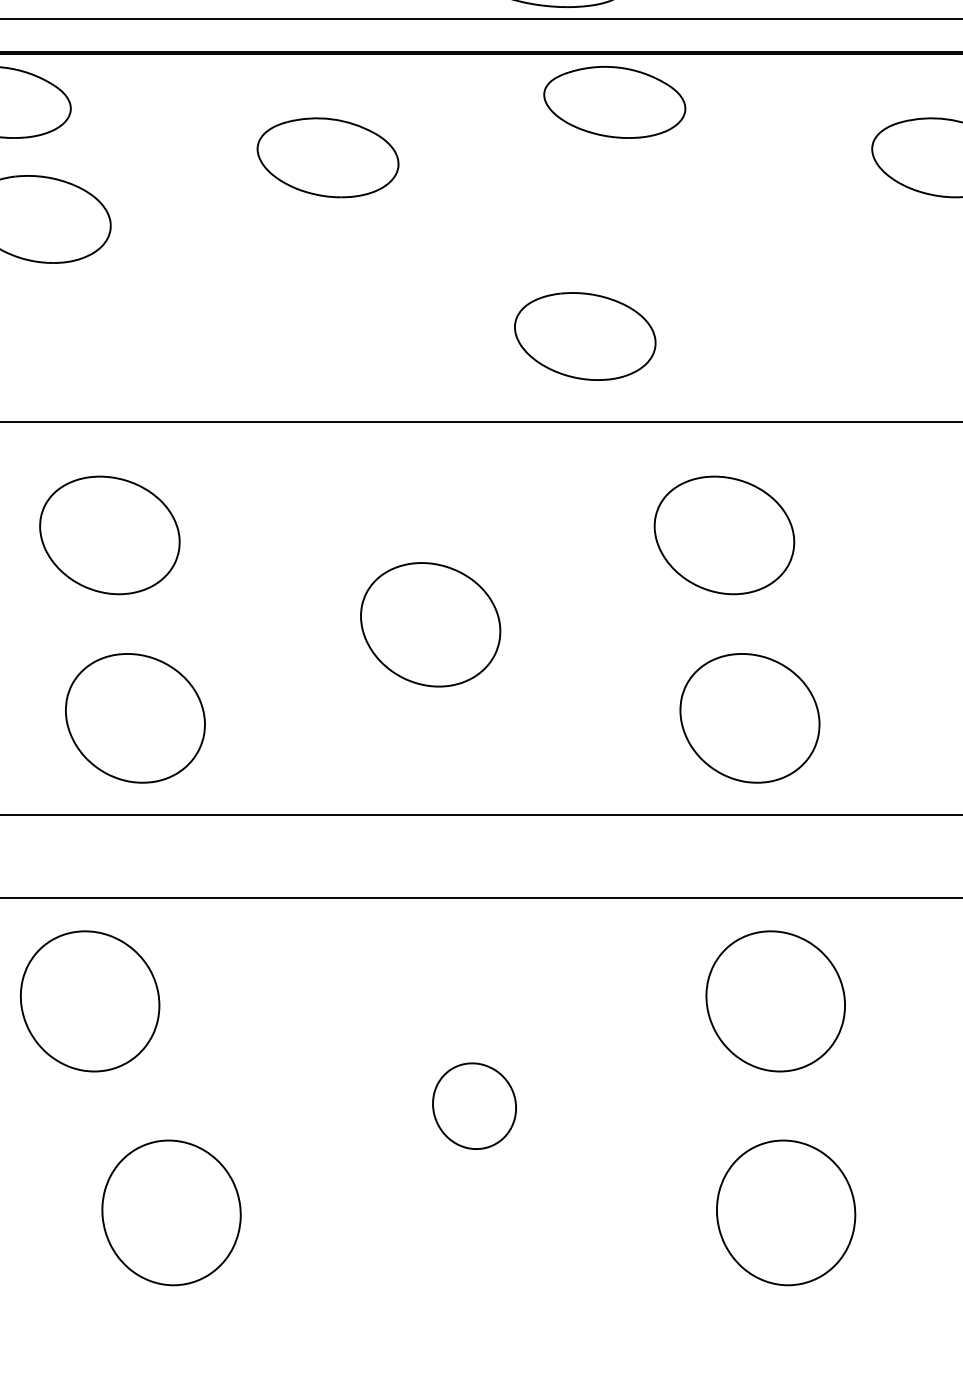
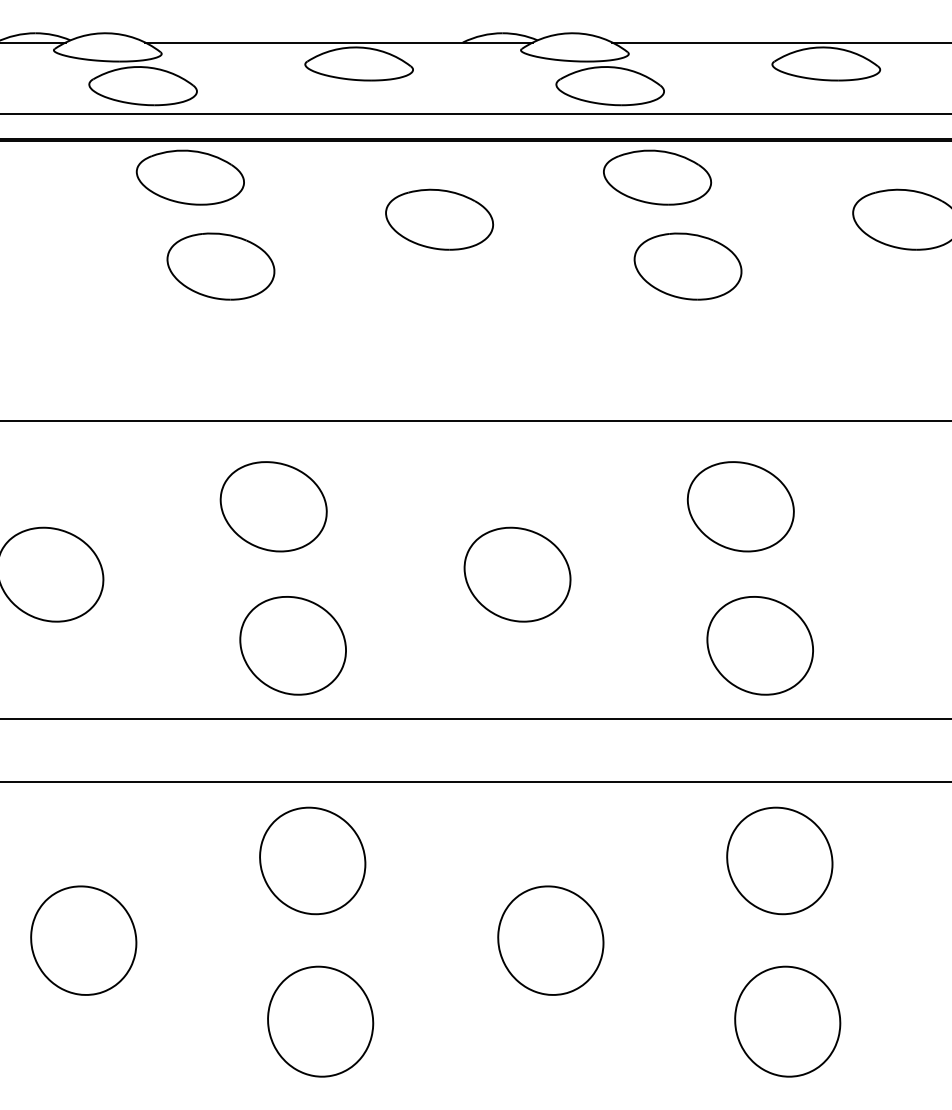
part: (584, 336) -> (687, 266), moved
part: (89, 1000) -> (312, 860), moved
part: (474, 1106) -> (550, 940), size x1.67

